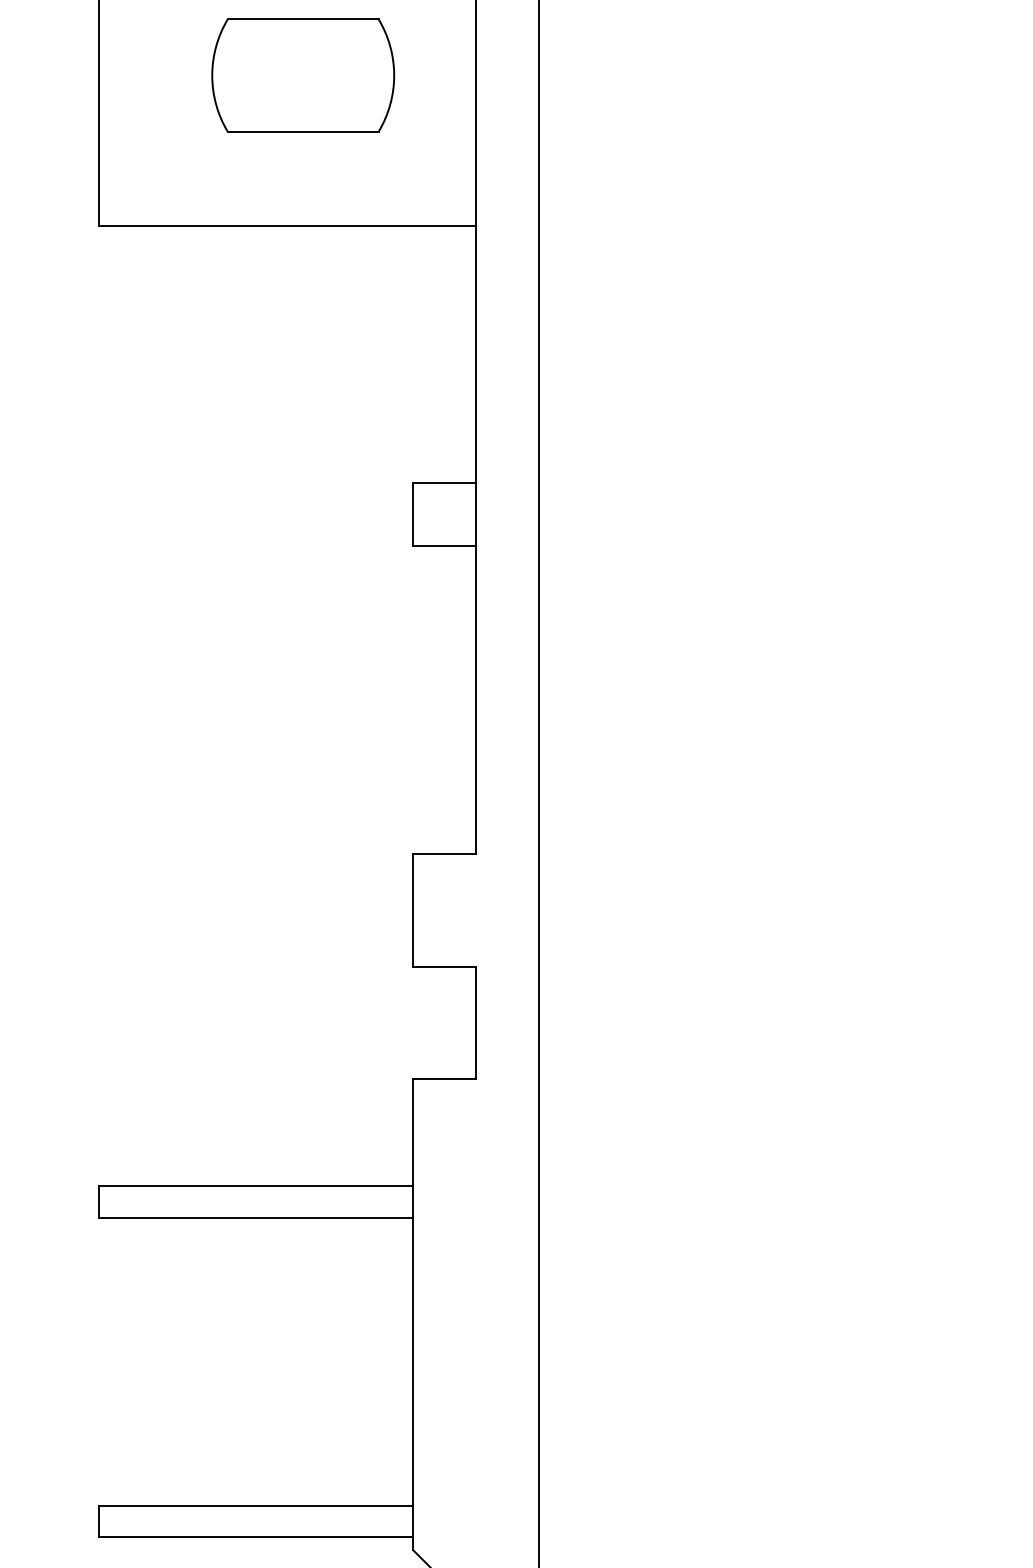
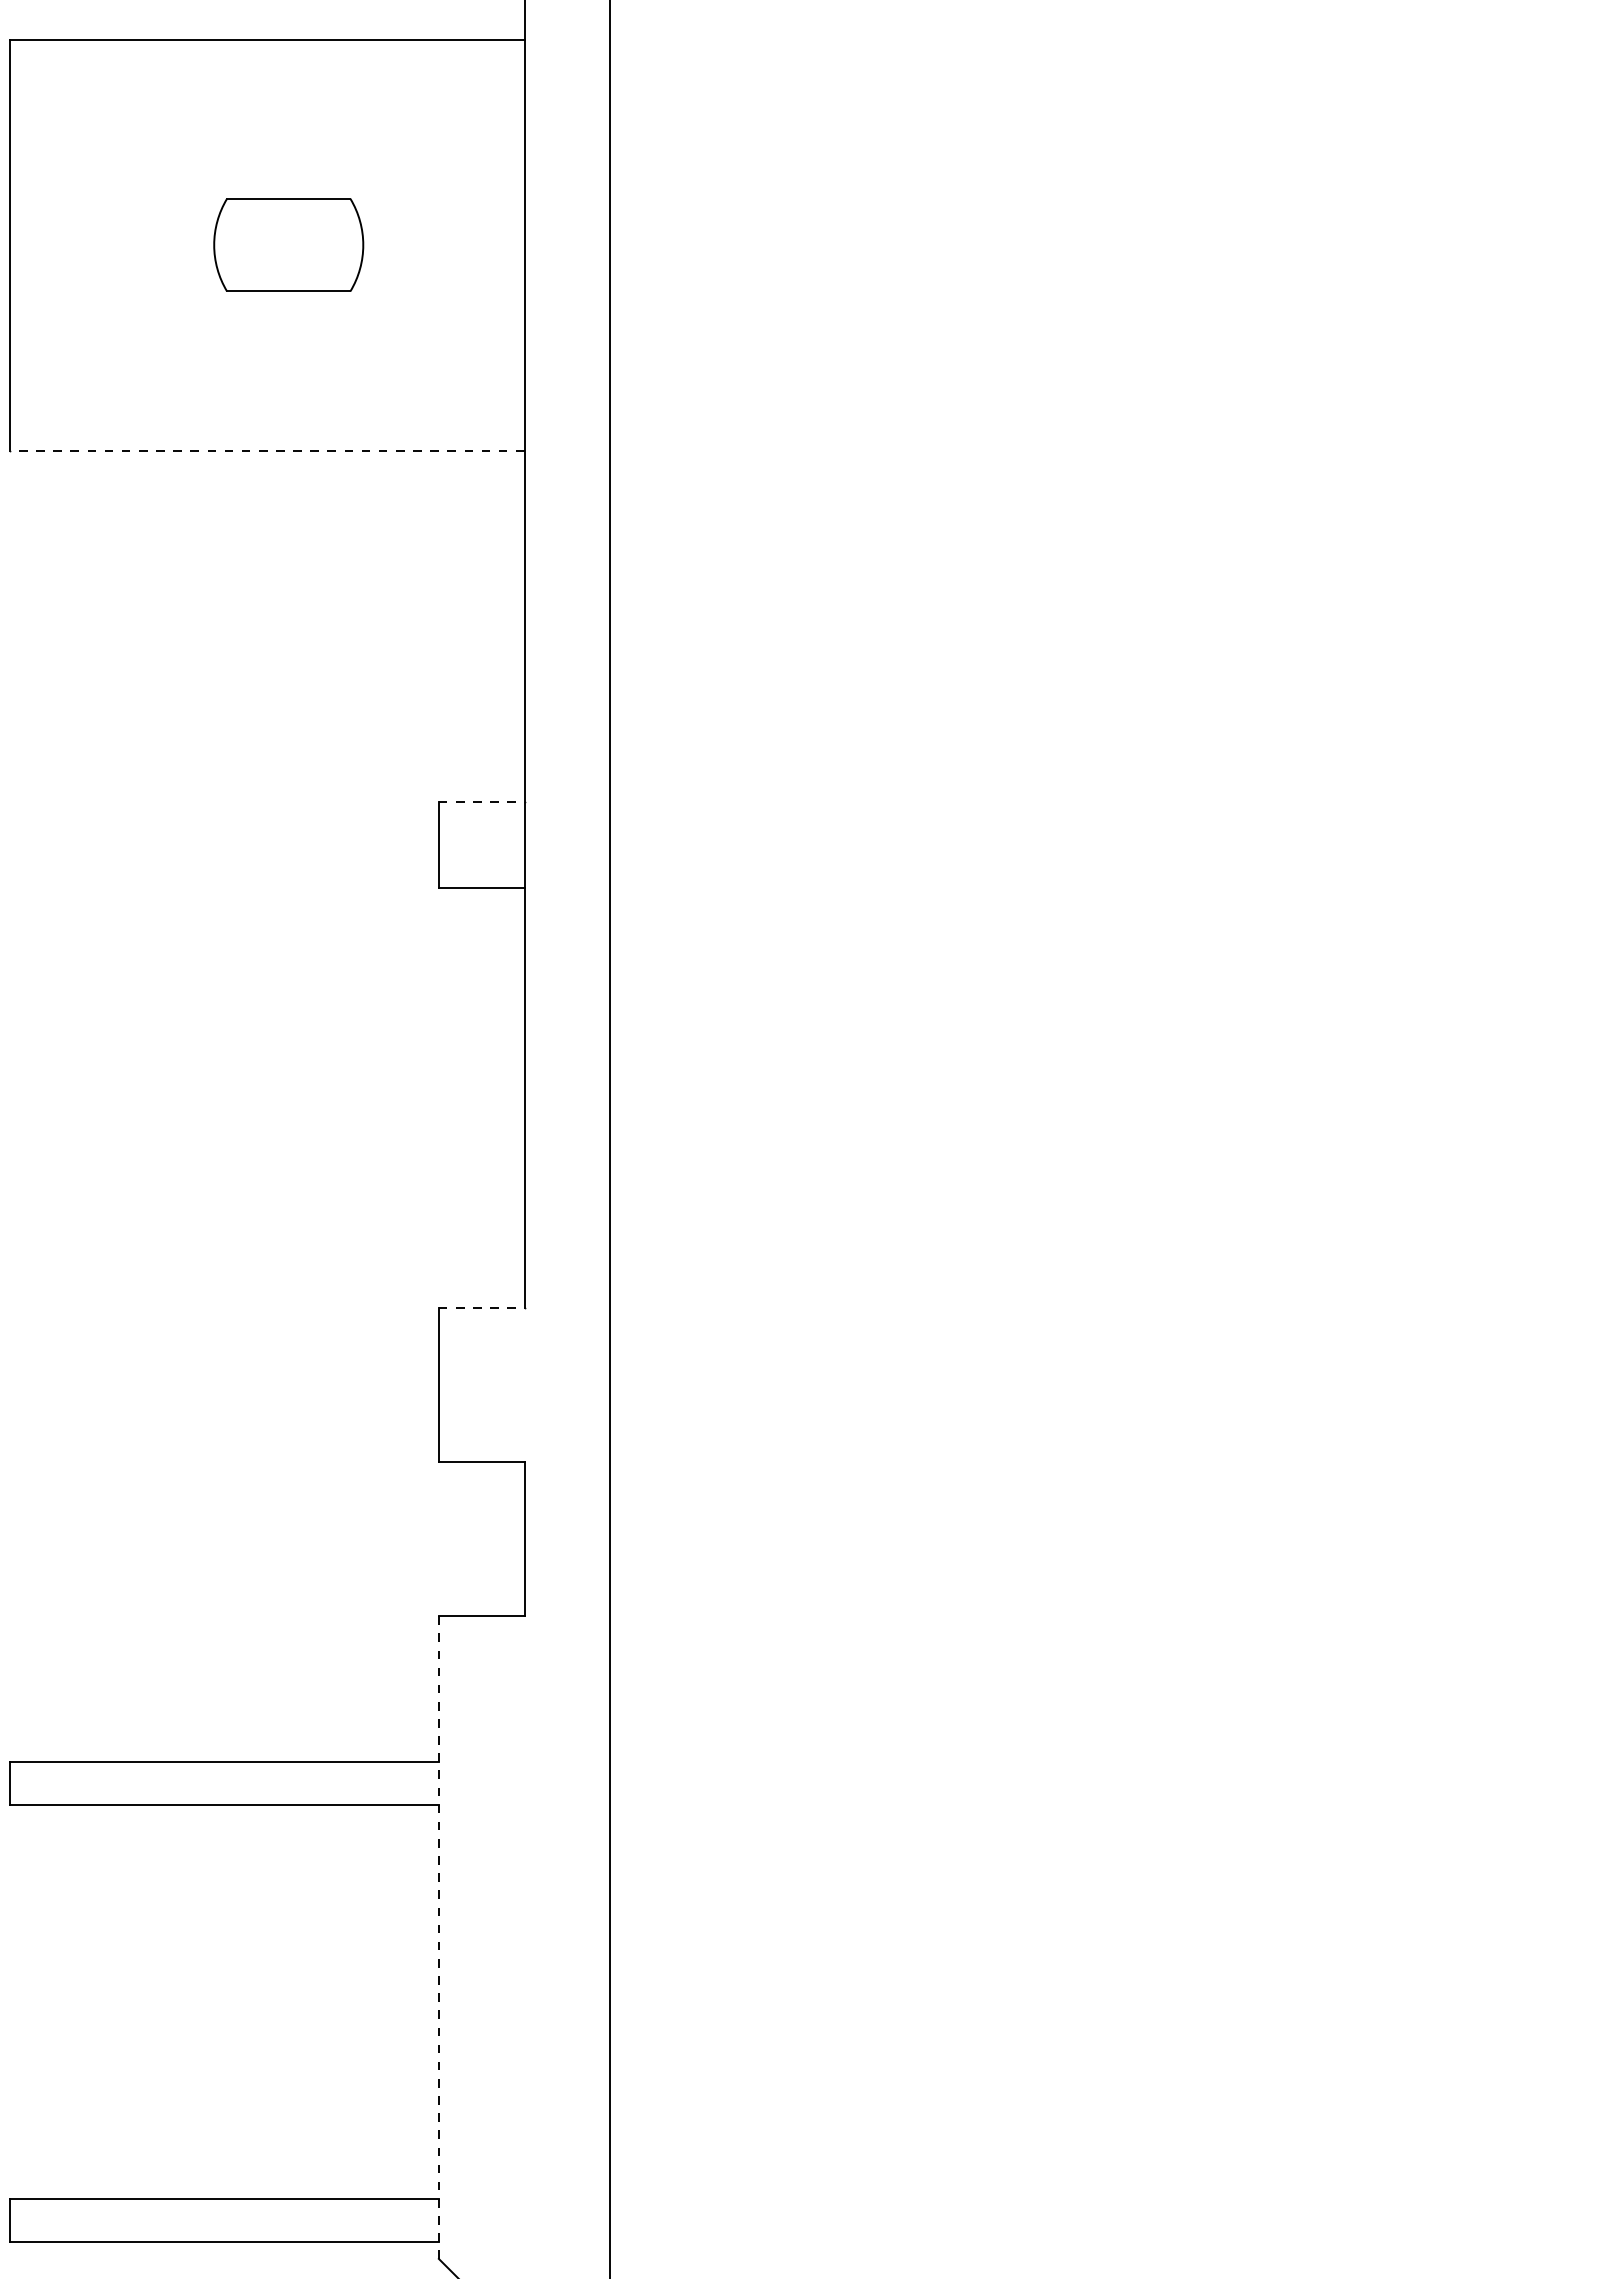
part: (302, 75) -> (288, 244), size x0.6
line: (287, 225) -> (267, 450), solid -> dashed
line: (444, 483) -> (481, 802), solid -> dashed
line: (444, 853) -> (481, 1307), solid -> dashed
line: (412, 1314) -> (438, 1937), solid -> dashed

